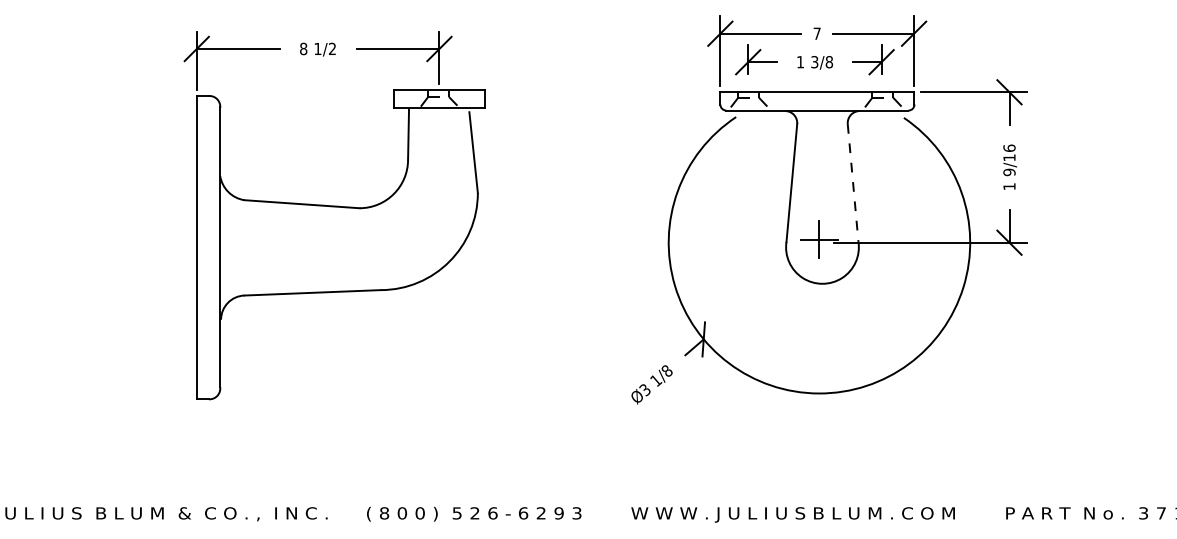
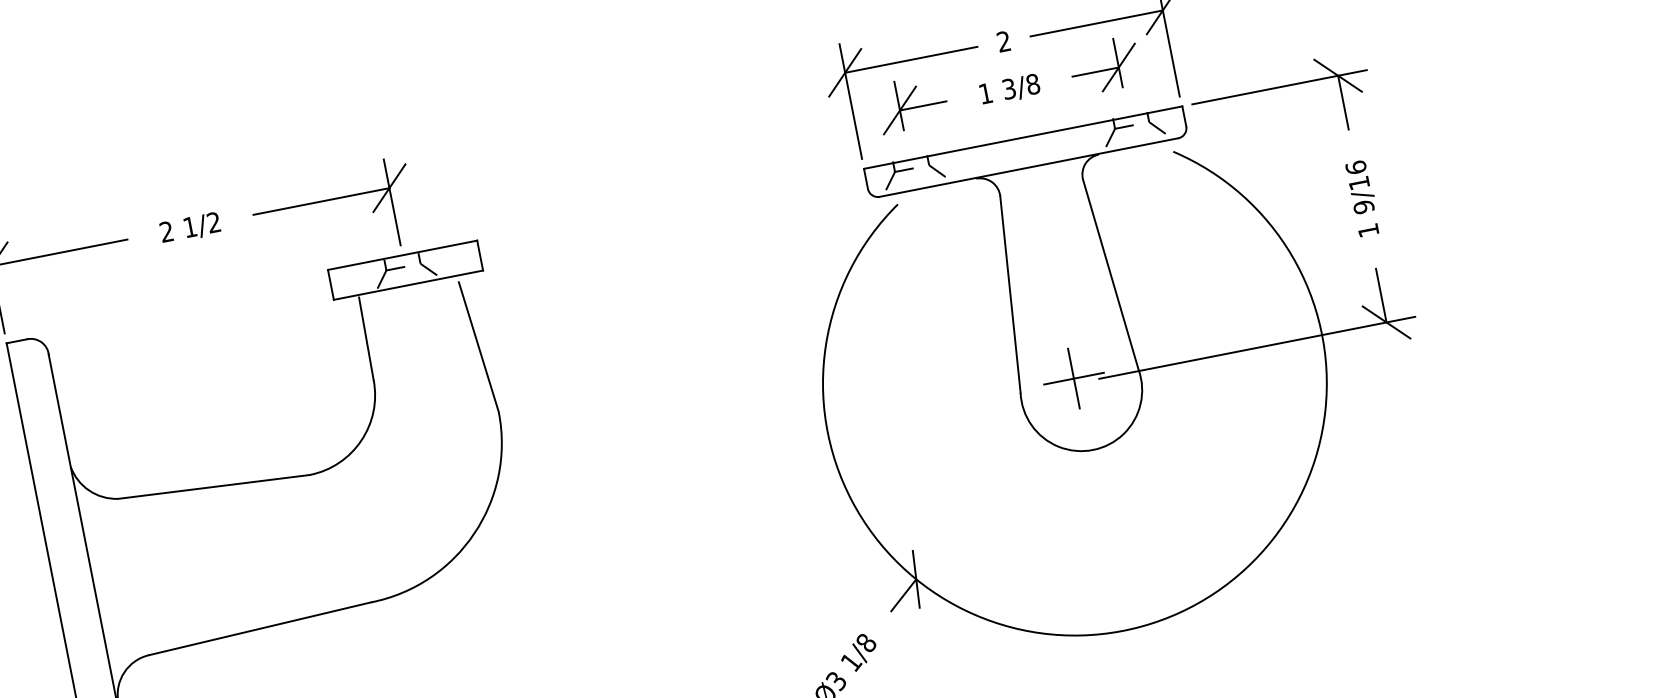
text: (816, 33) -> (1002, 41), 7 -> 2
text: (303, 48) -> (166, 231), 8 -> 2
line: (853, 183) -> (1111, 275), dashed -> solid

